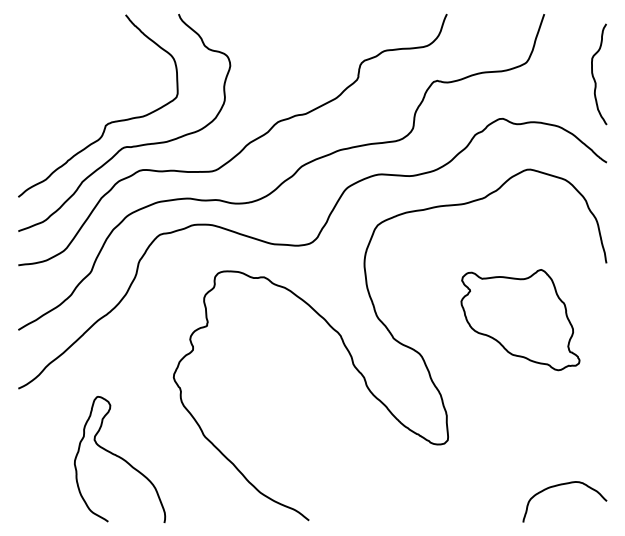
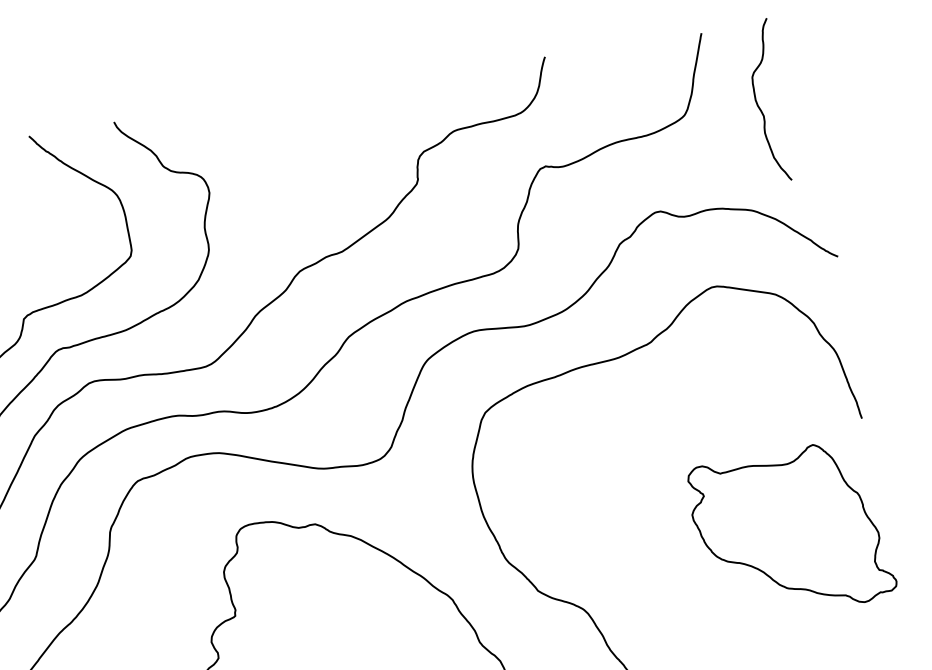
curve: (594, 77) -> (760, 107), moved
part: (520, 320) -> (791, 531), moved

